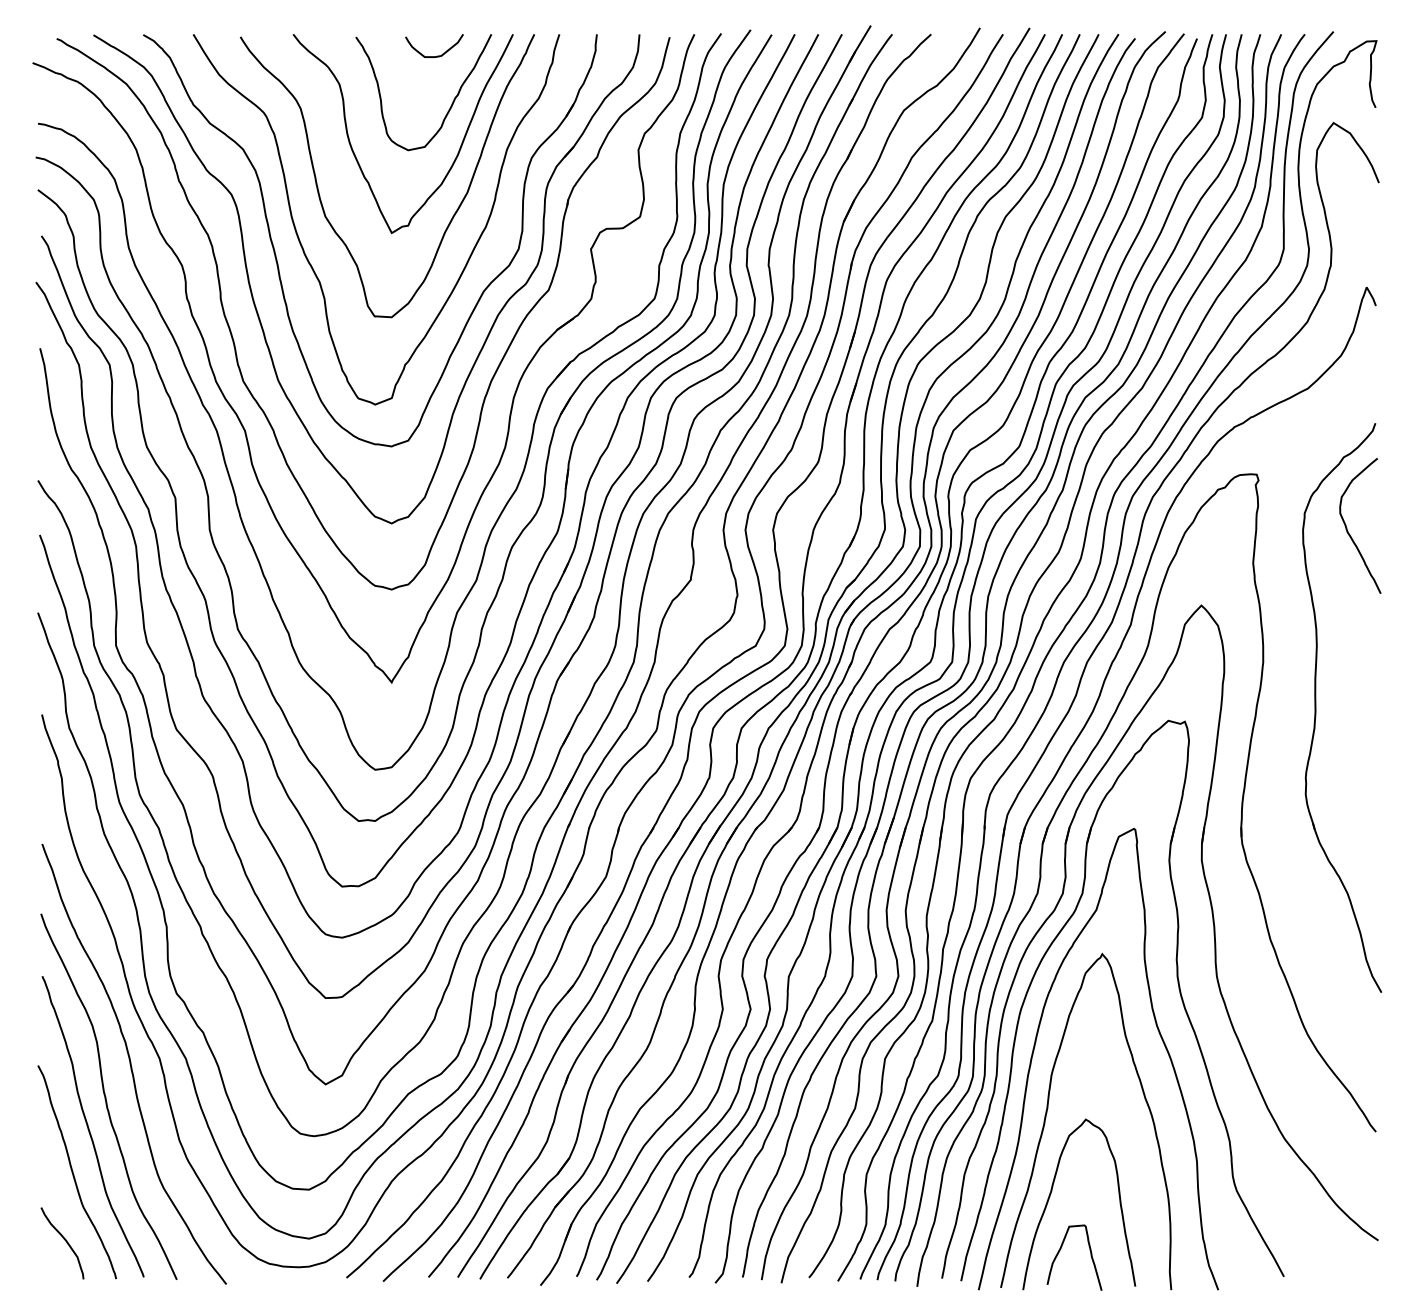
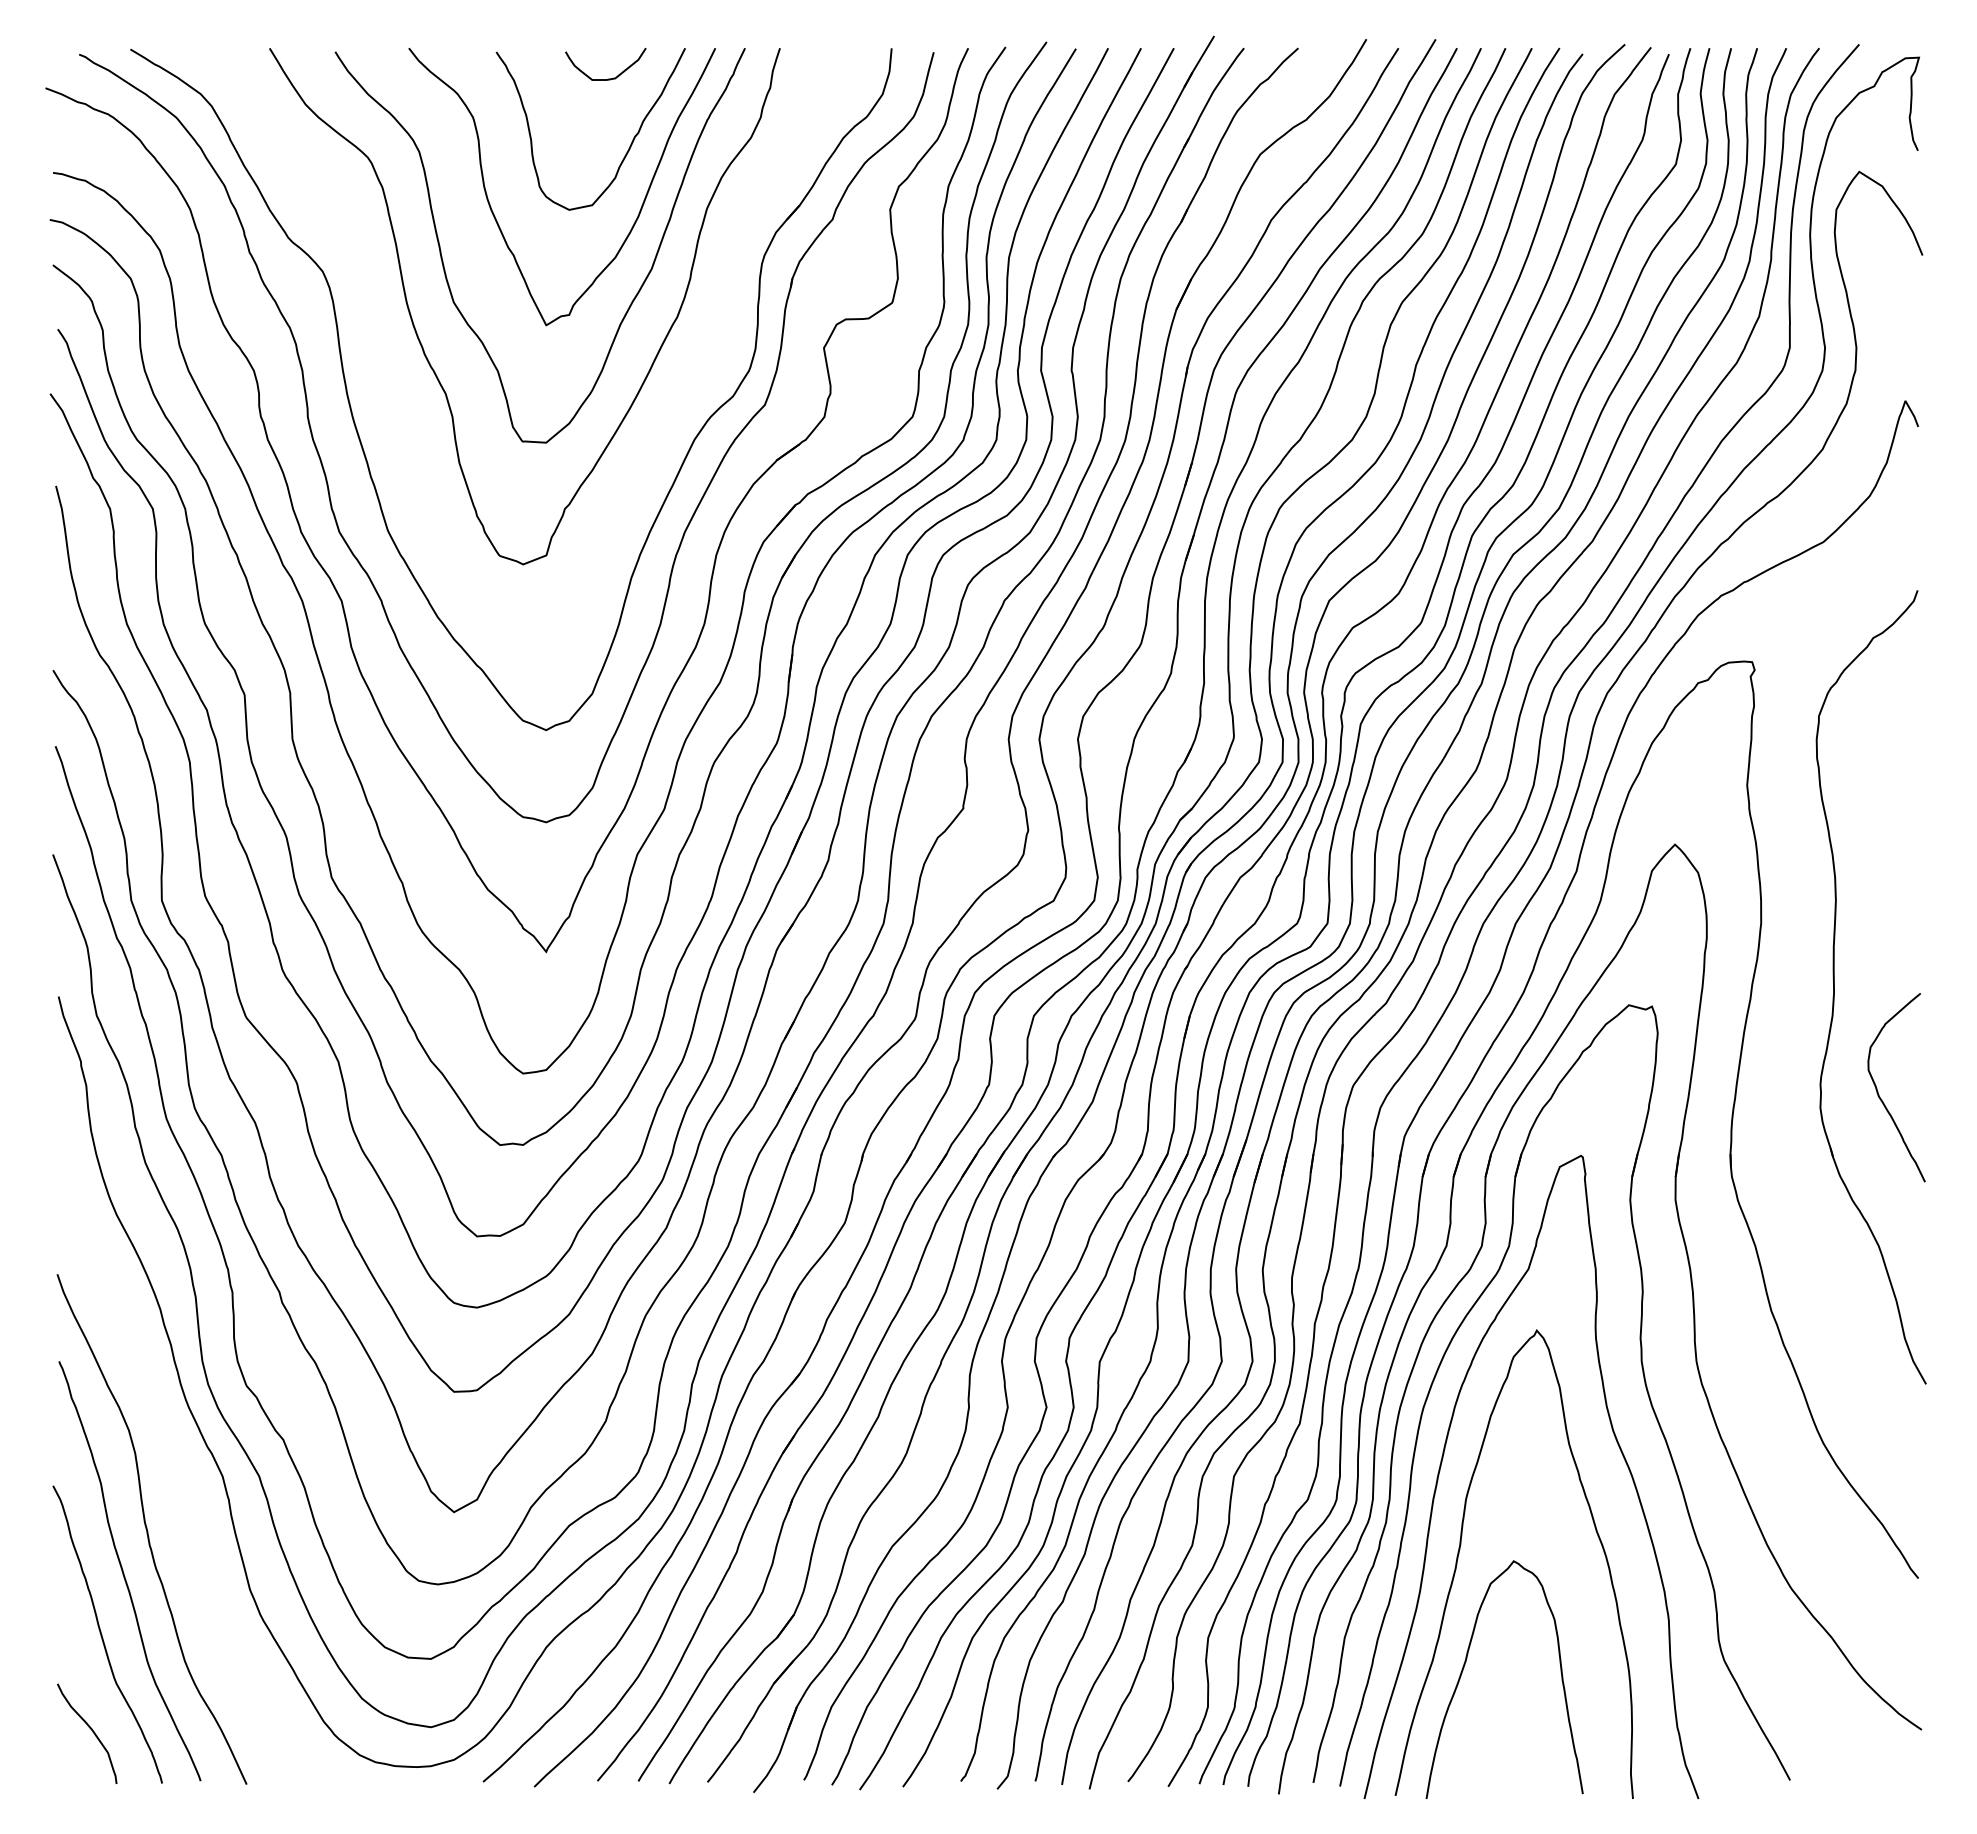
part: (277, 262) -> (387, 366), removed
curve: (1348, 530) -> (1879, 1094), moved
curve: (131, 1063) -> (183, 1483), removed
curve: (1060, 1250) -> (1478, 1743), removed

